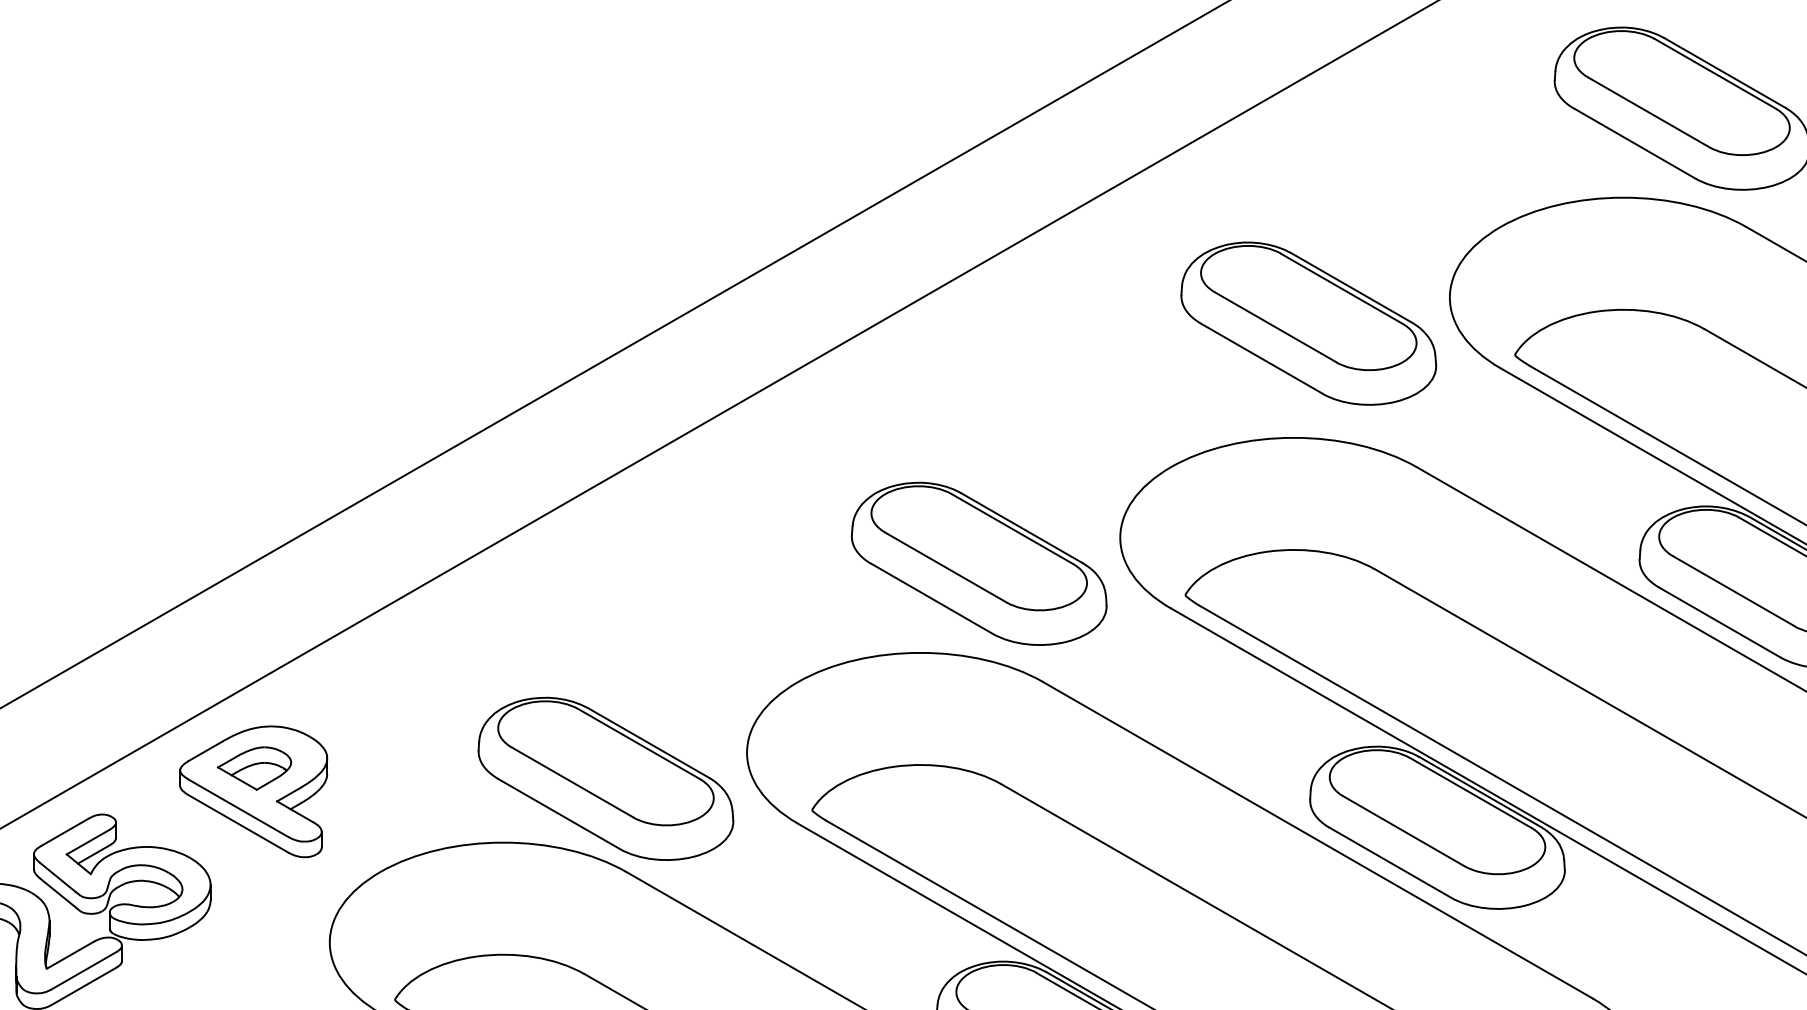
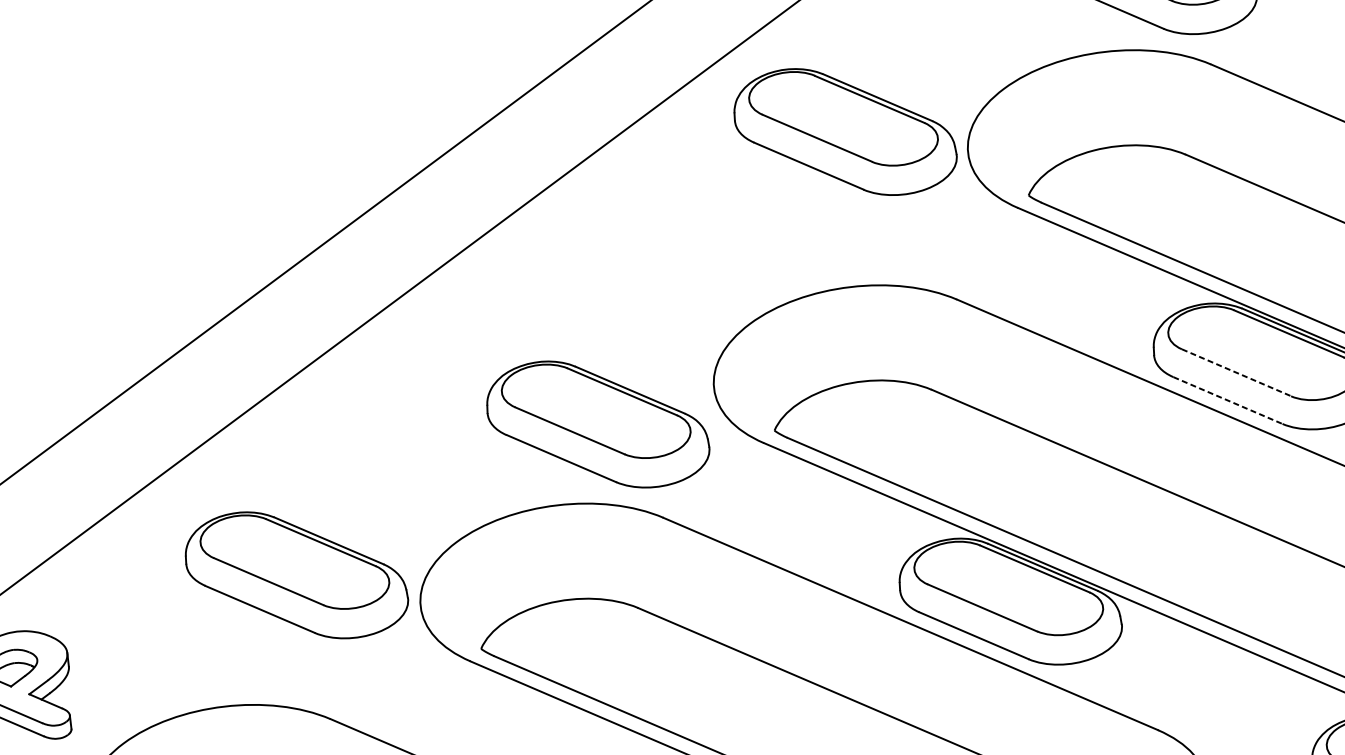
part: (1308, 323) -> (844, 131), moved
line: (1733, 591) -> (1236, 373), solid -> dashed
line: (1719, 622) -> (1227, 400), solid -> dashed
part: (605, 778) -> (296, 575), moved

